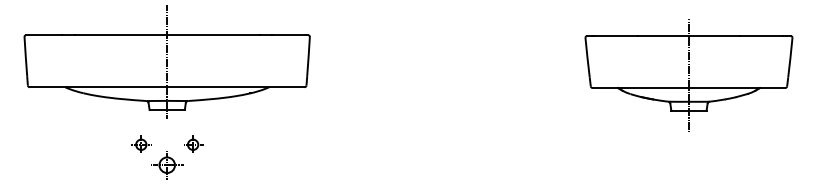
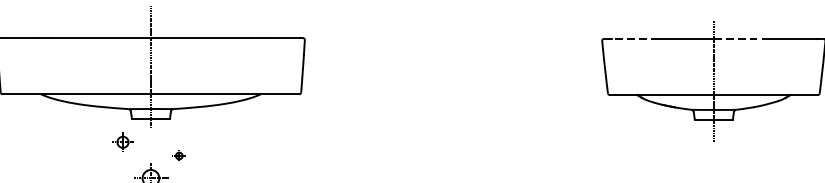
line: (615, 36) -> (634, 39), solid -> dashed
line: (714, 36) -> (741, 39), solid -> dashed
part: (141, 143) -> (123, 140), moved
part: (193, 143) -> (179, 154), size x0.6

